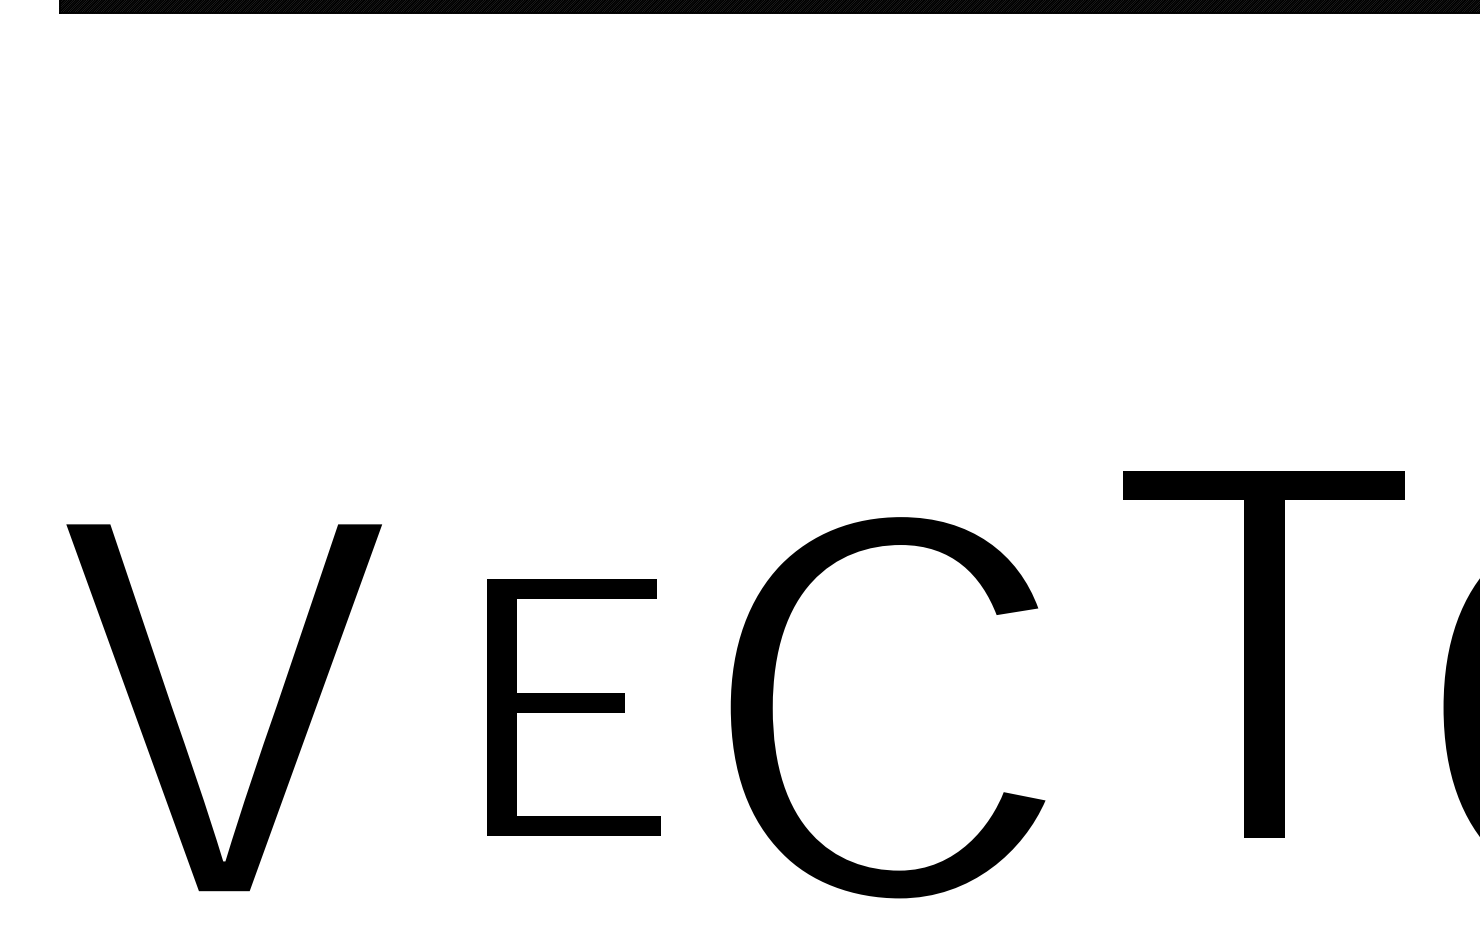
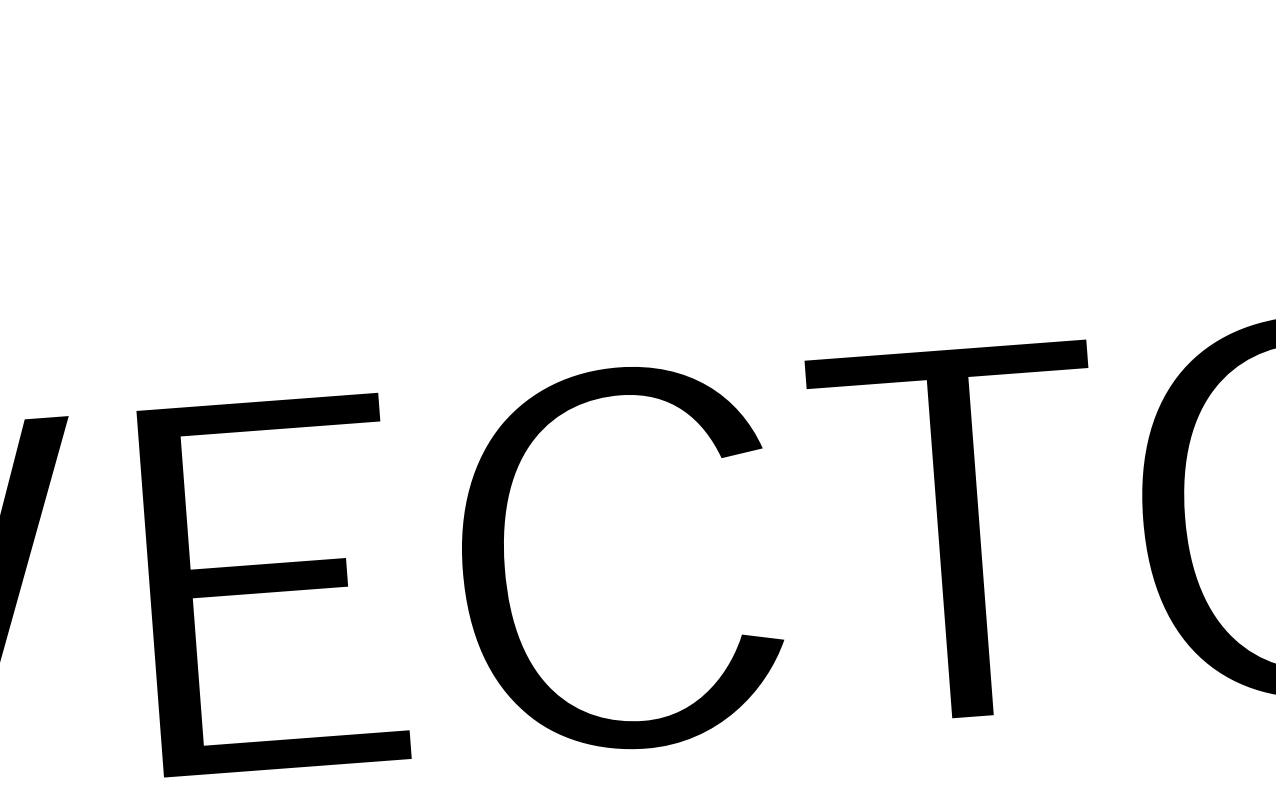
part: (1263, 654) -> (958, 533), moved
part: (773, 692) -> (504, 552), moved
part: (573, 707) -> (273, 584), size x1.43

